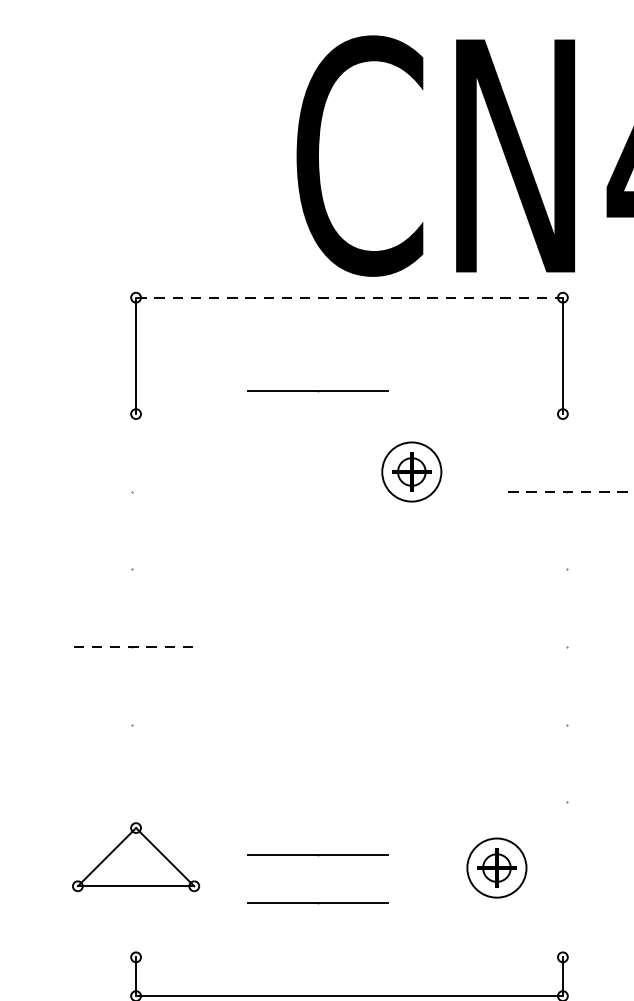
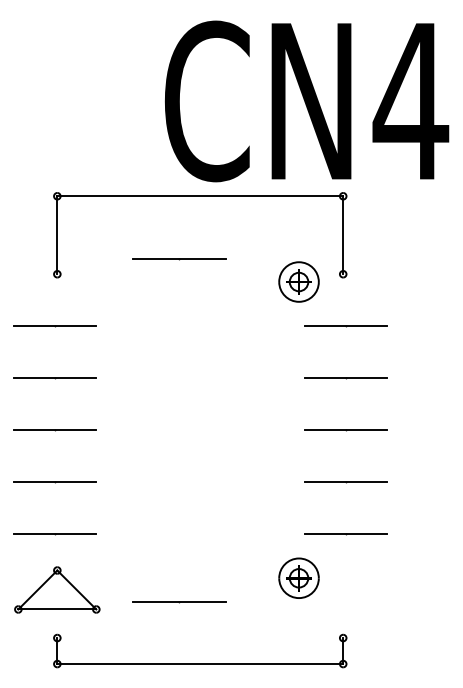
line: (349, 298) -> (200, 196), dashed -> solid
part: (411, 471) -> (298, 281), moved
line: (131, 492) -> (54, 326), added
line: (566, 492) -> (345, 326), dashed -> solid
line: (131, 569) -> (54, 378), added
line: (566, 569) -> (345, 378), added
line: (131, 647) -> (54, 430), dashed -> solid
line: (566, 647) -> (345, 430), added
line: (131, 725) -> (54, 482), added
line: (566, 725) -> (345, 482), added
line: (131, 802) -> (54, 534), added
line: (566, 802) -> (345, 534), added
part: (136, 856) -> (57, 589), moved
line: (318, 856) -> (179, 570), removed

